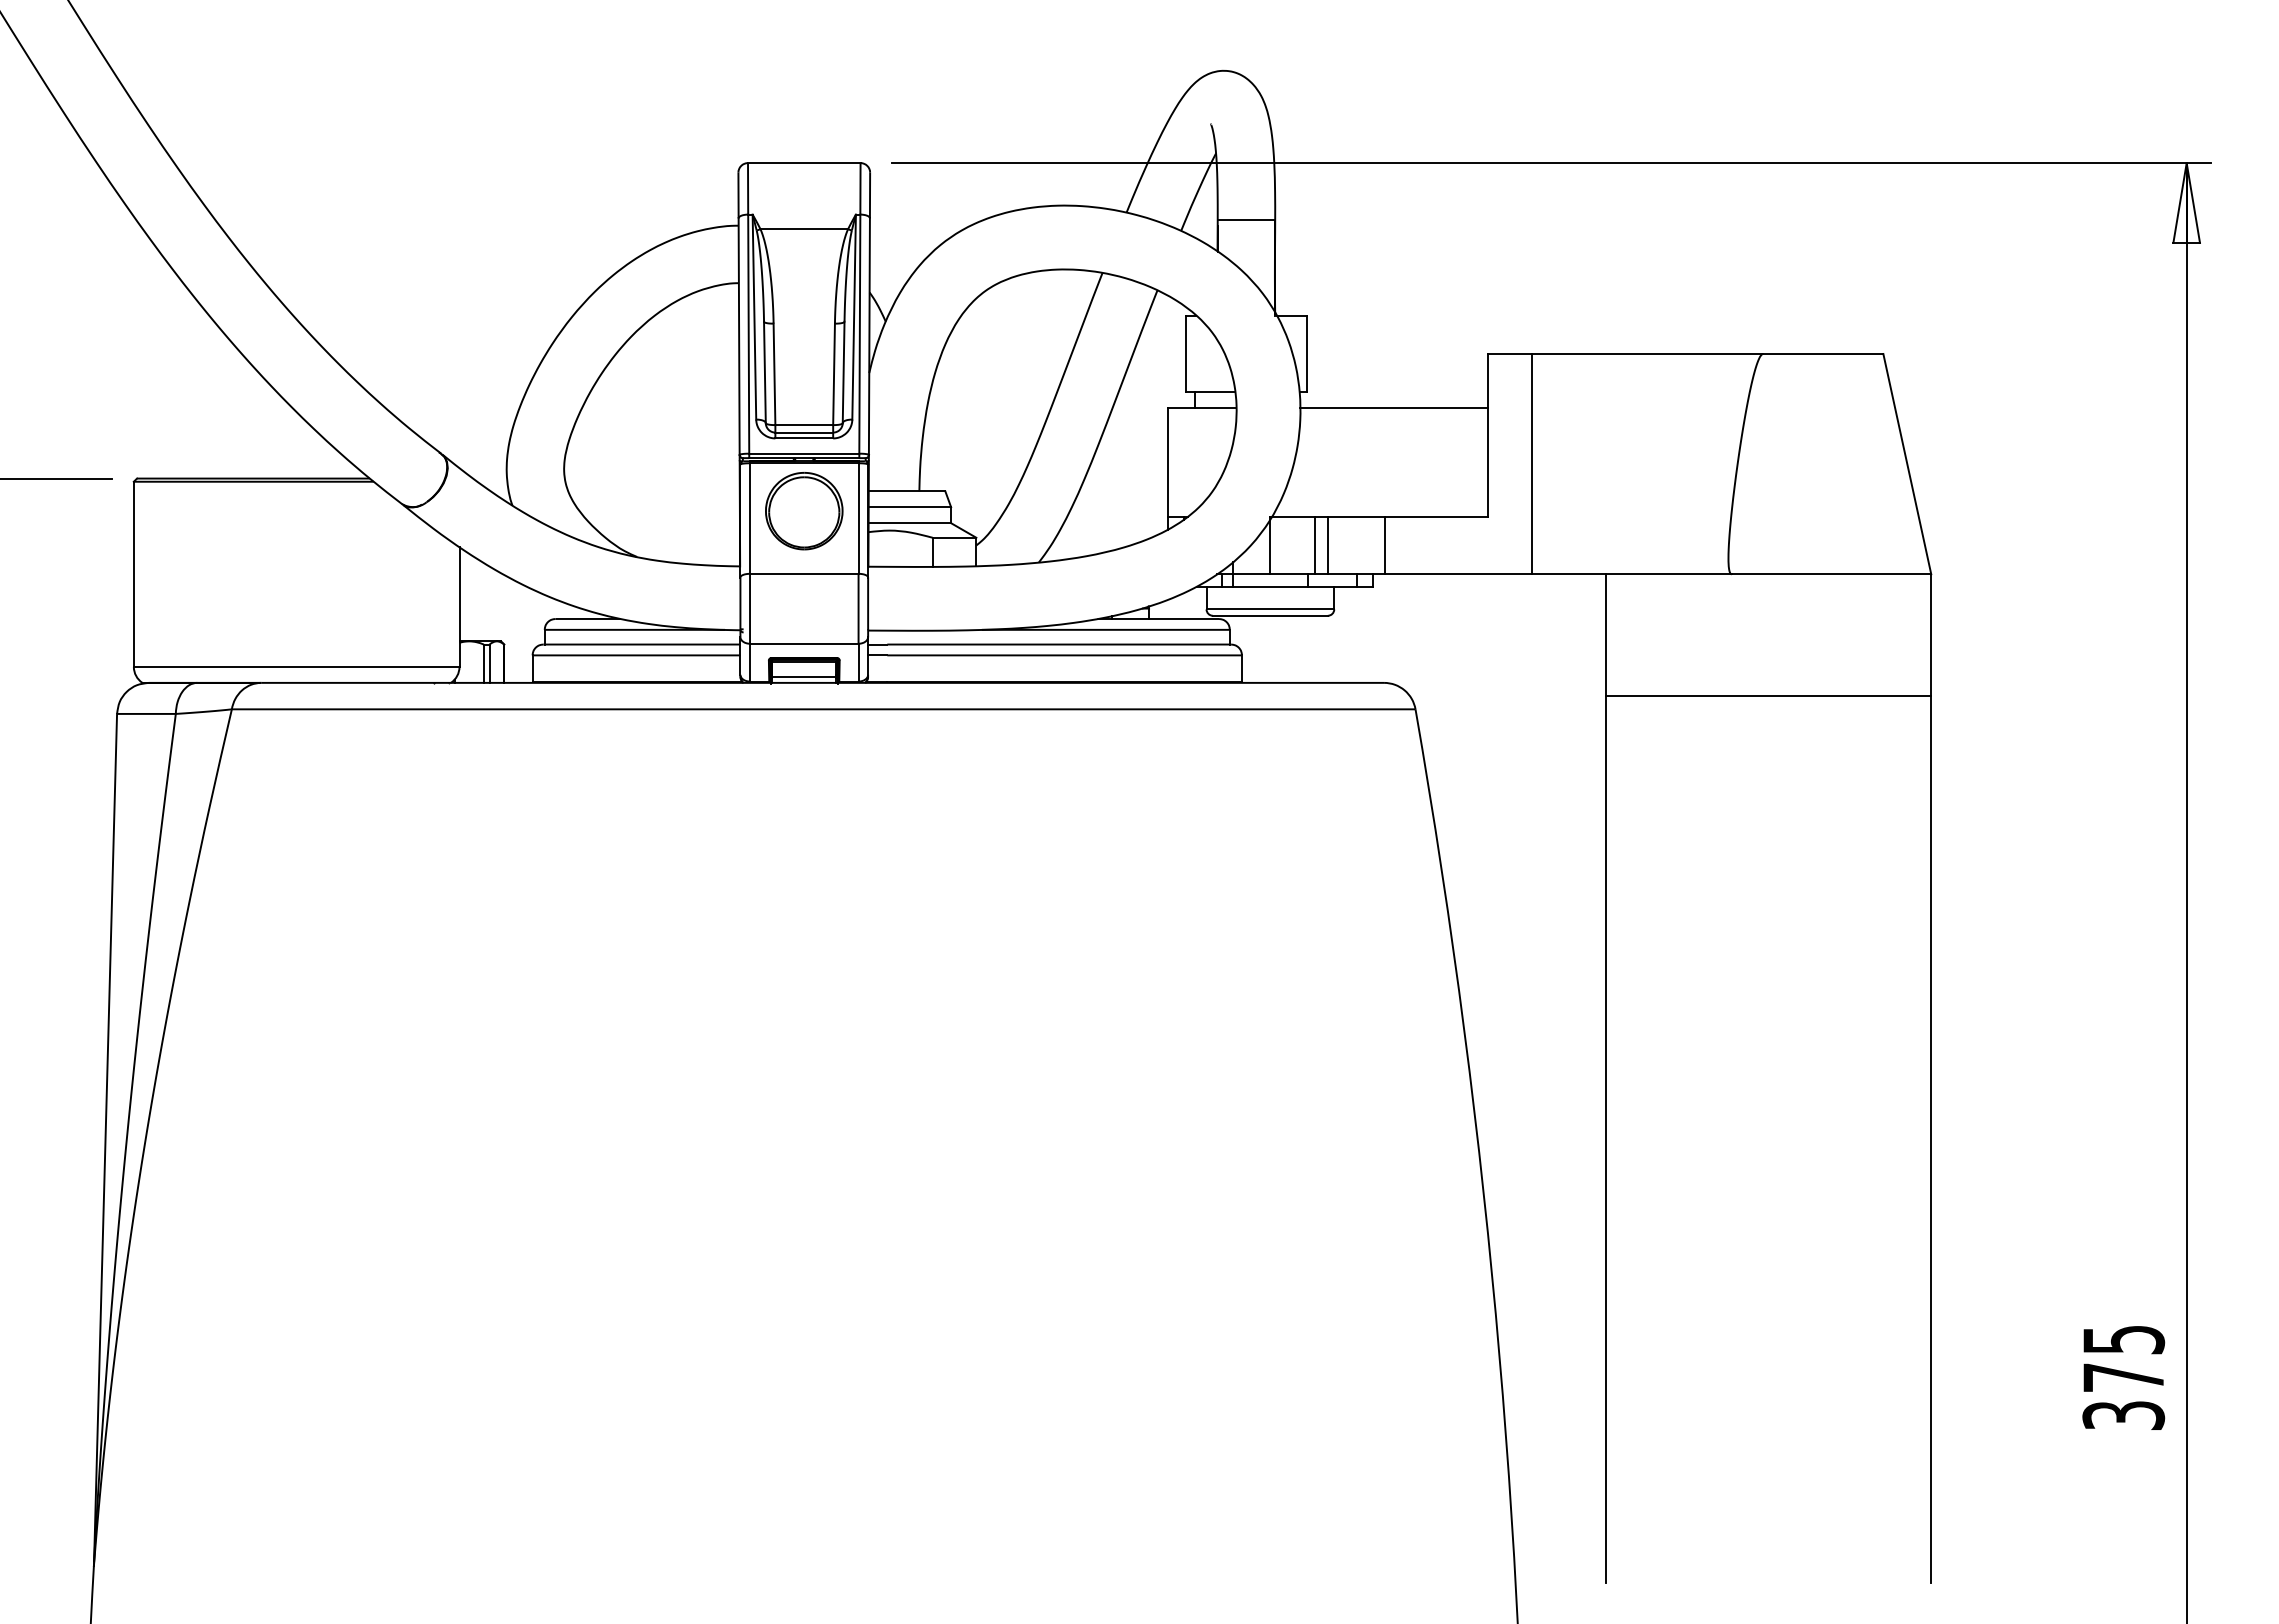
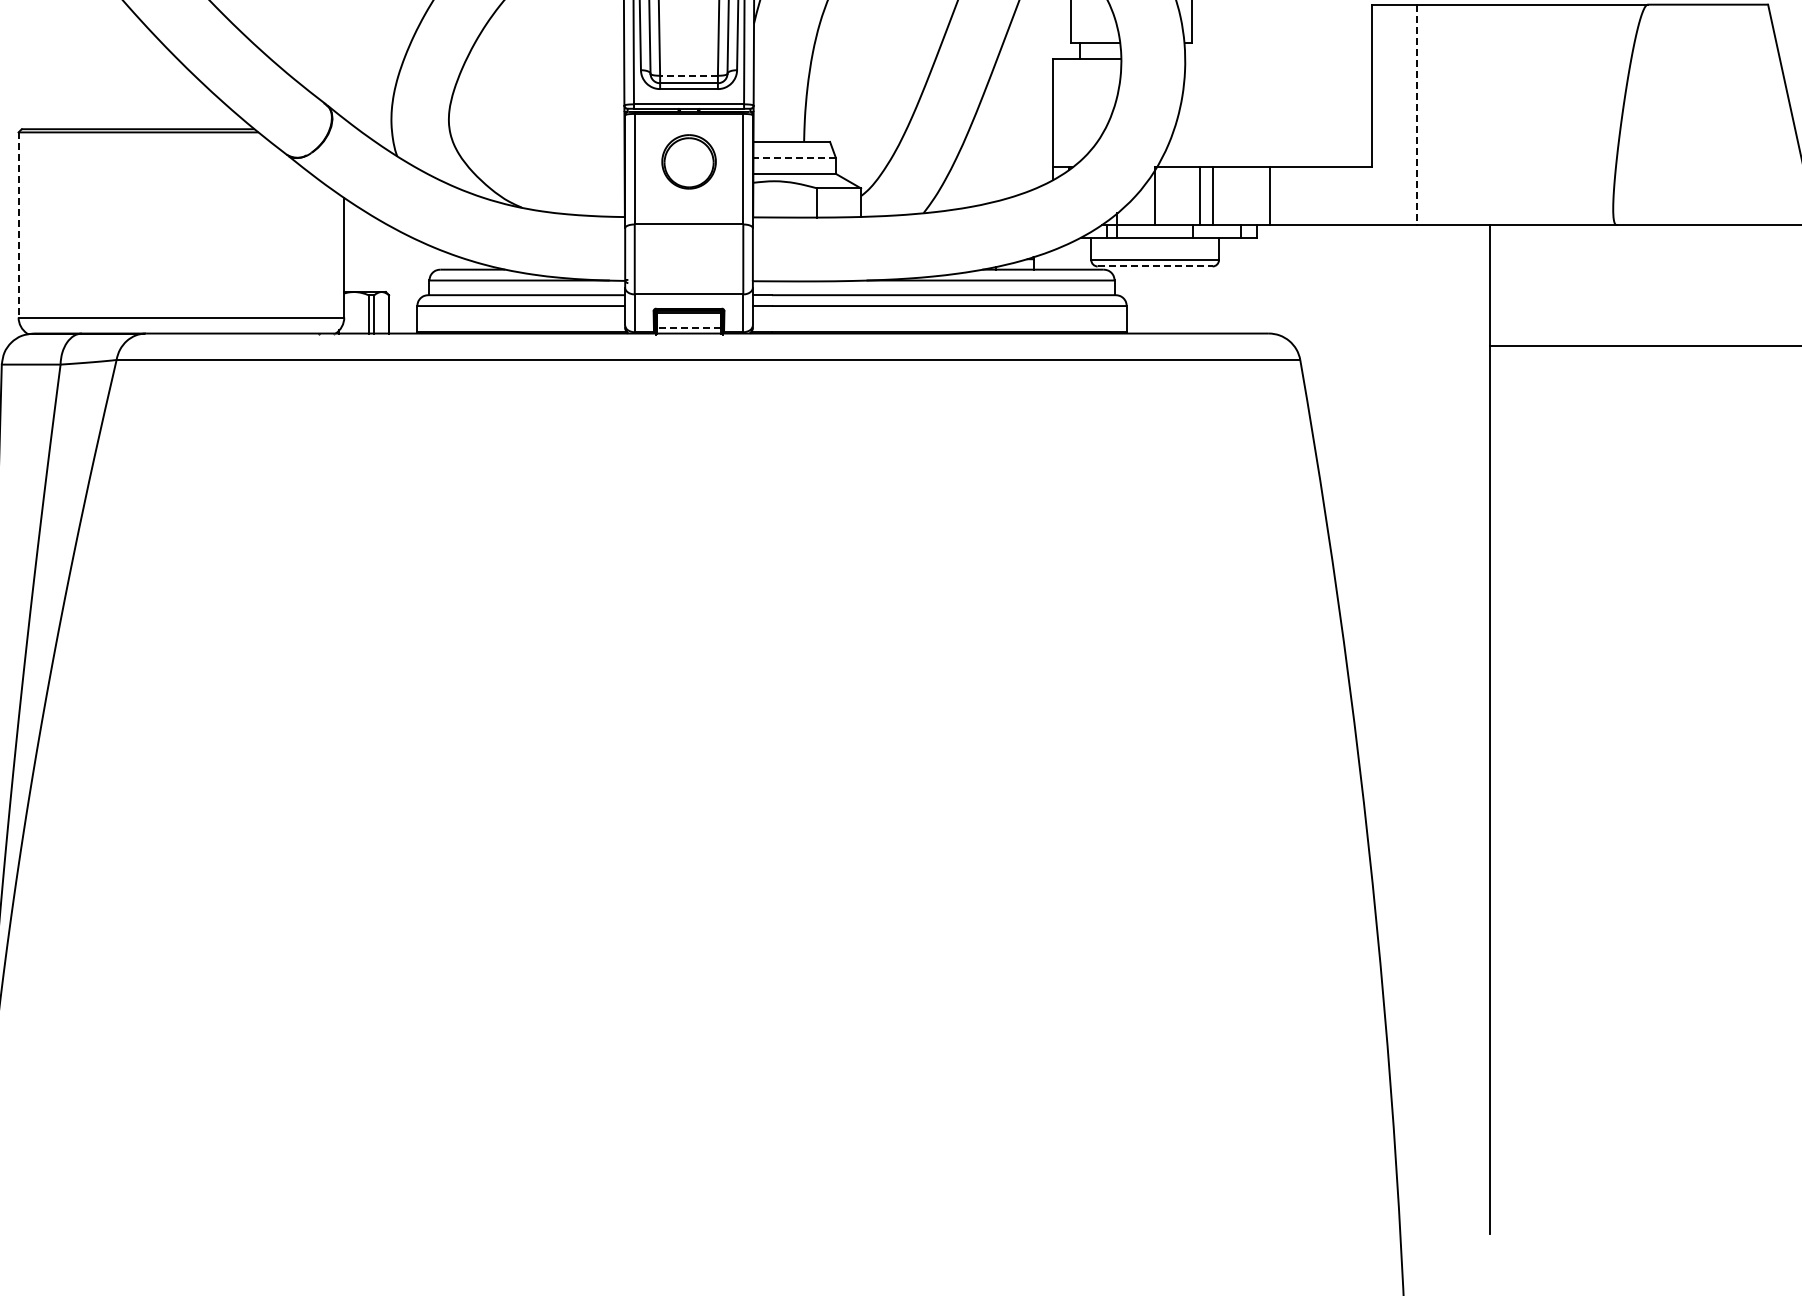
line: (1393, 408) -> (1278, 59), removed
line: (804, 425) -> (689, 76), solid -> dashed
line: (1532, 464) -> (1417, 115), solid -> dashed
line: (909, 507) -> (794, 158), solid -> dashed
part: (804, 511) -> (689, 162), size x0.7
line: (133, 574) -> (18, 225), solid -> dashed
line: (1270, 615) -> (1155, 266), solid -> dashed
line: (804, 677) -> (689, 328), solid -> dashed

